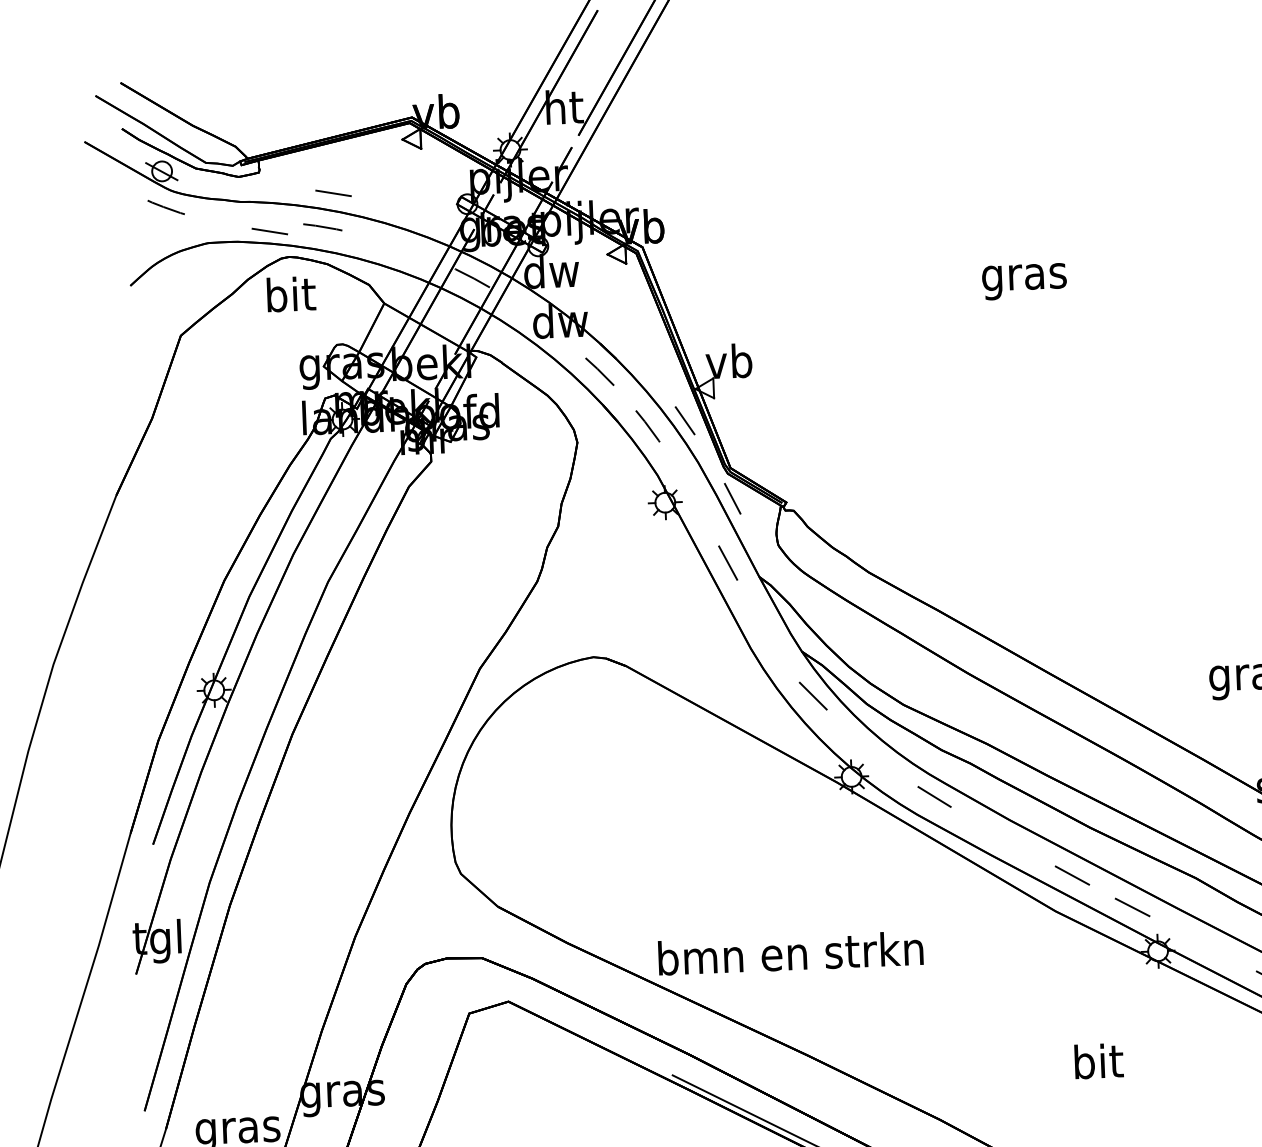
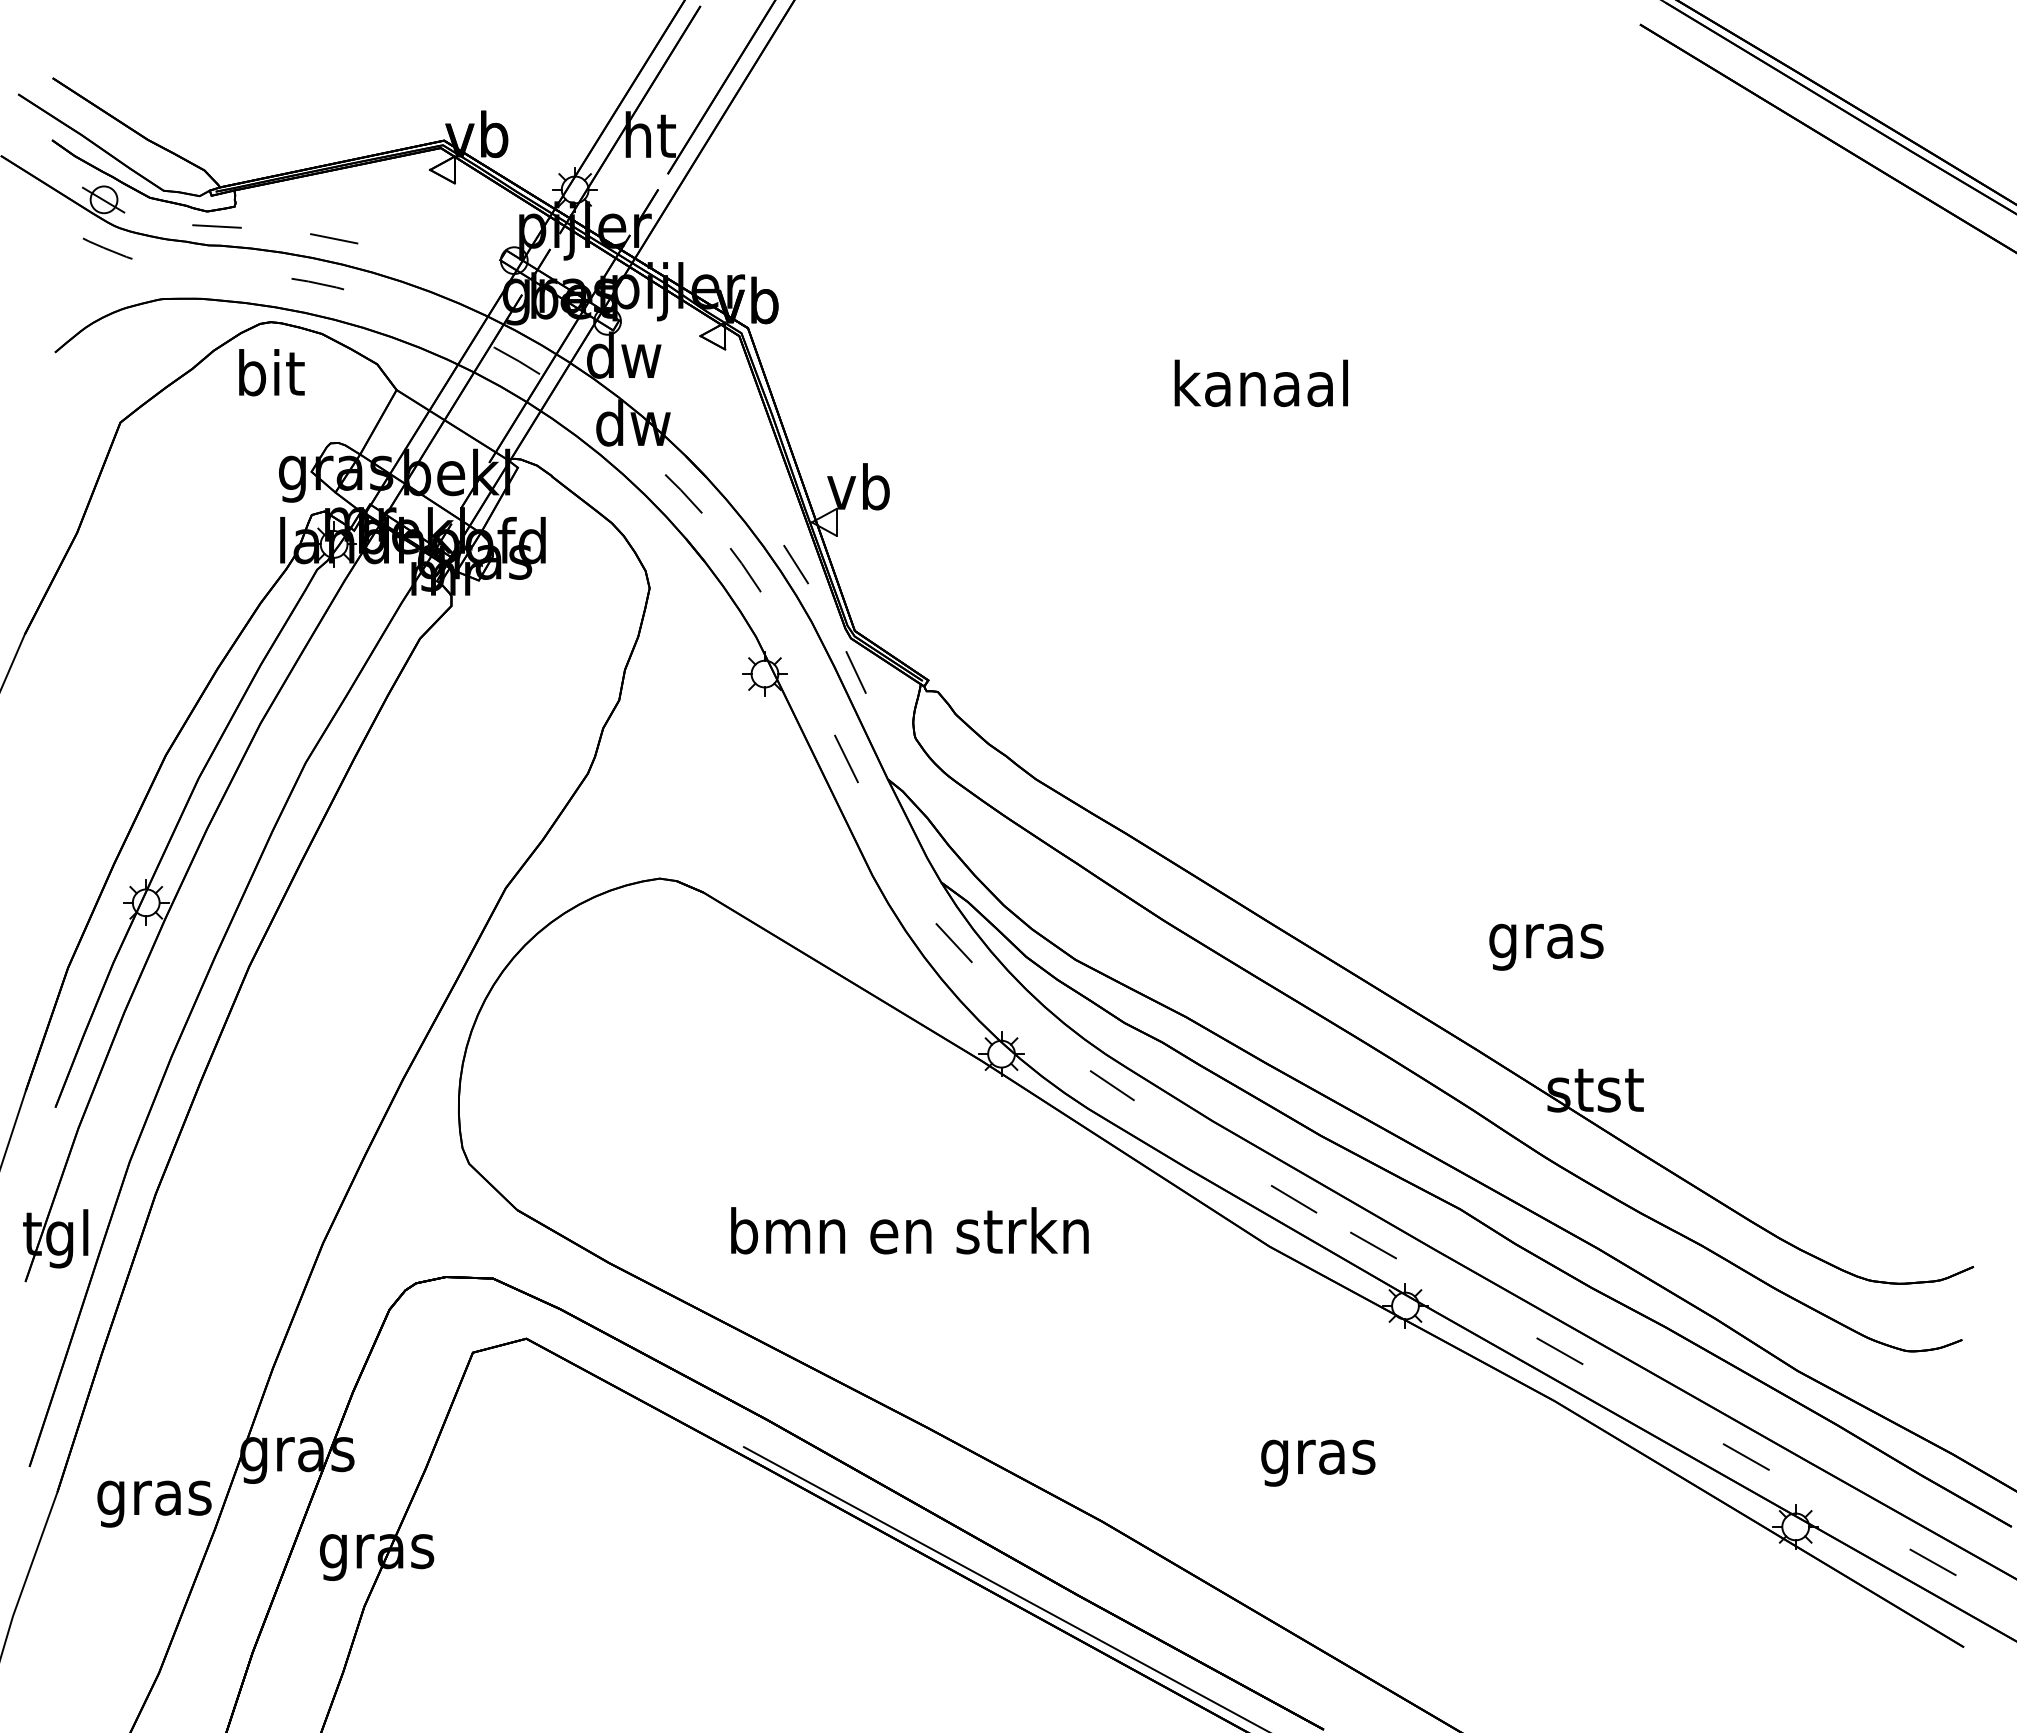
line: (246, 187) -> (216, 226), added
line: (270, 231) -> (246, 286), removed
text: (1023, 276) -> (1260, 388), gras -> kanaal
text: (790, 953) -> (909, 1230), moved
text: (1098, 1065) -> (1318, 1456), bit -> gras

